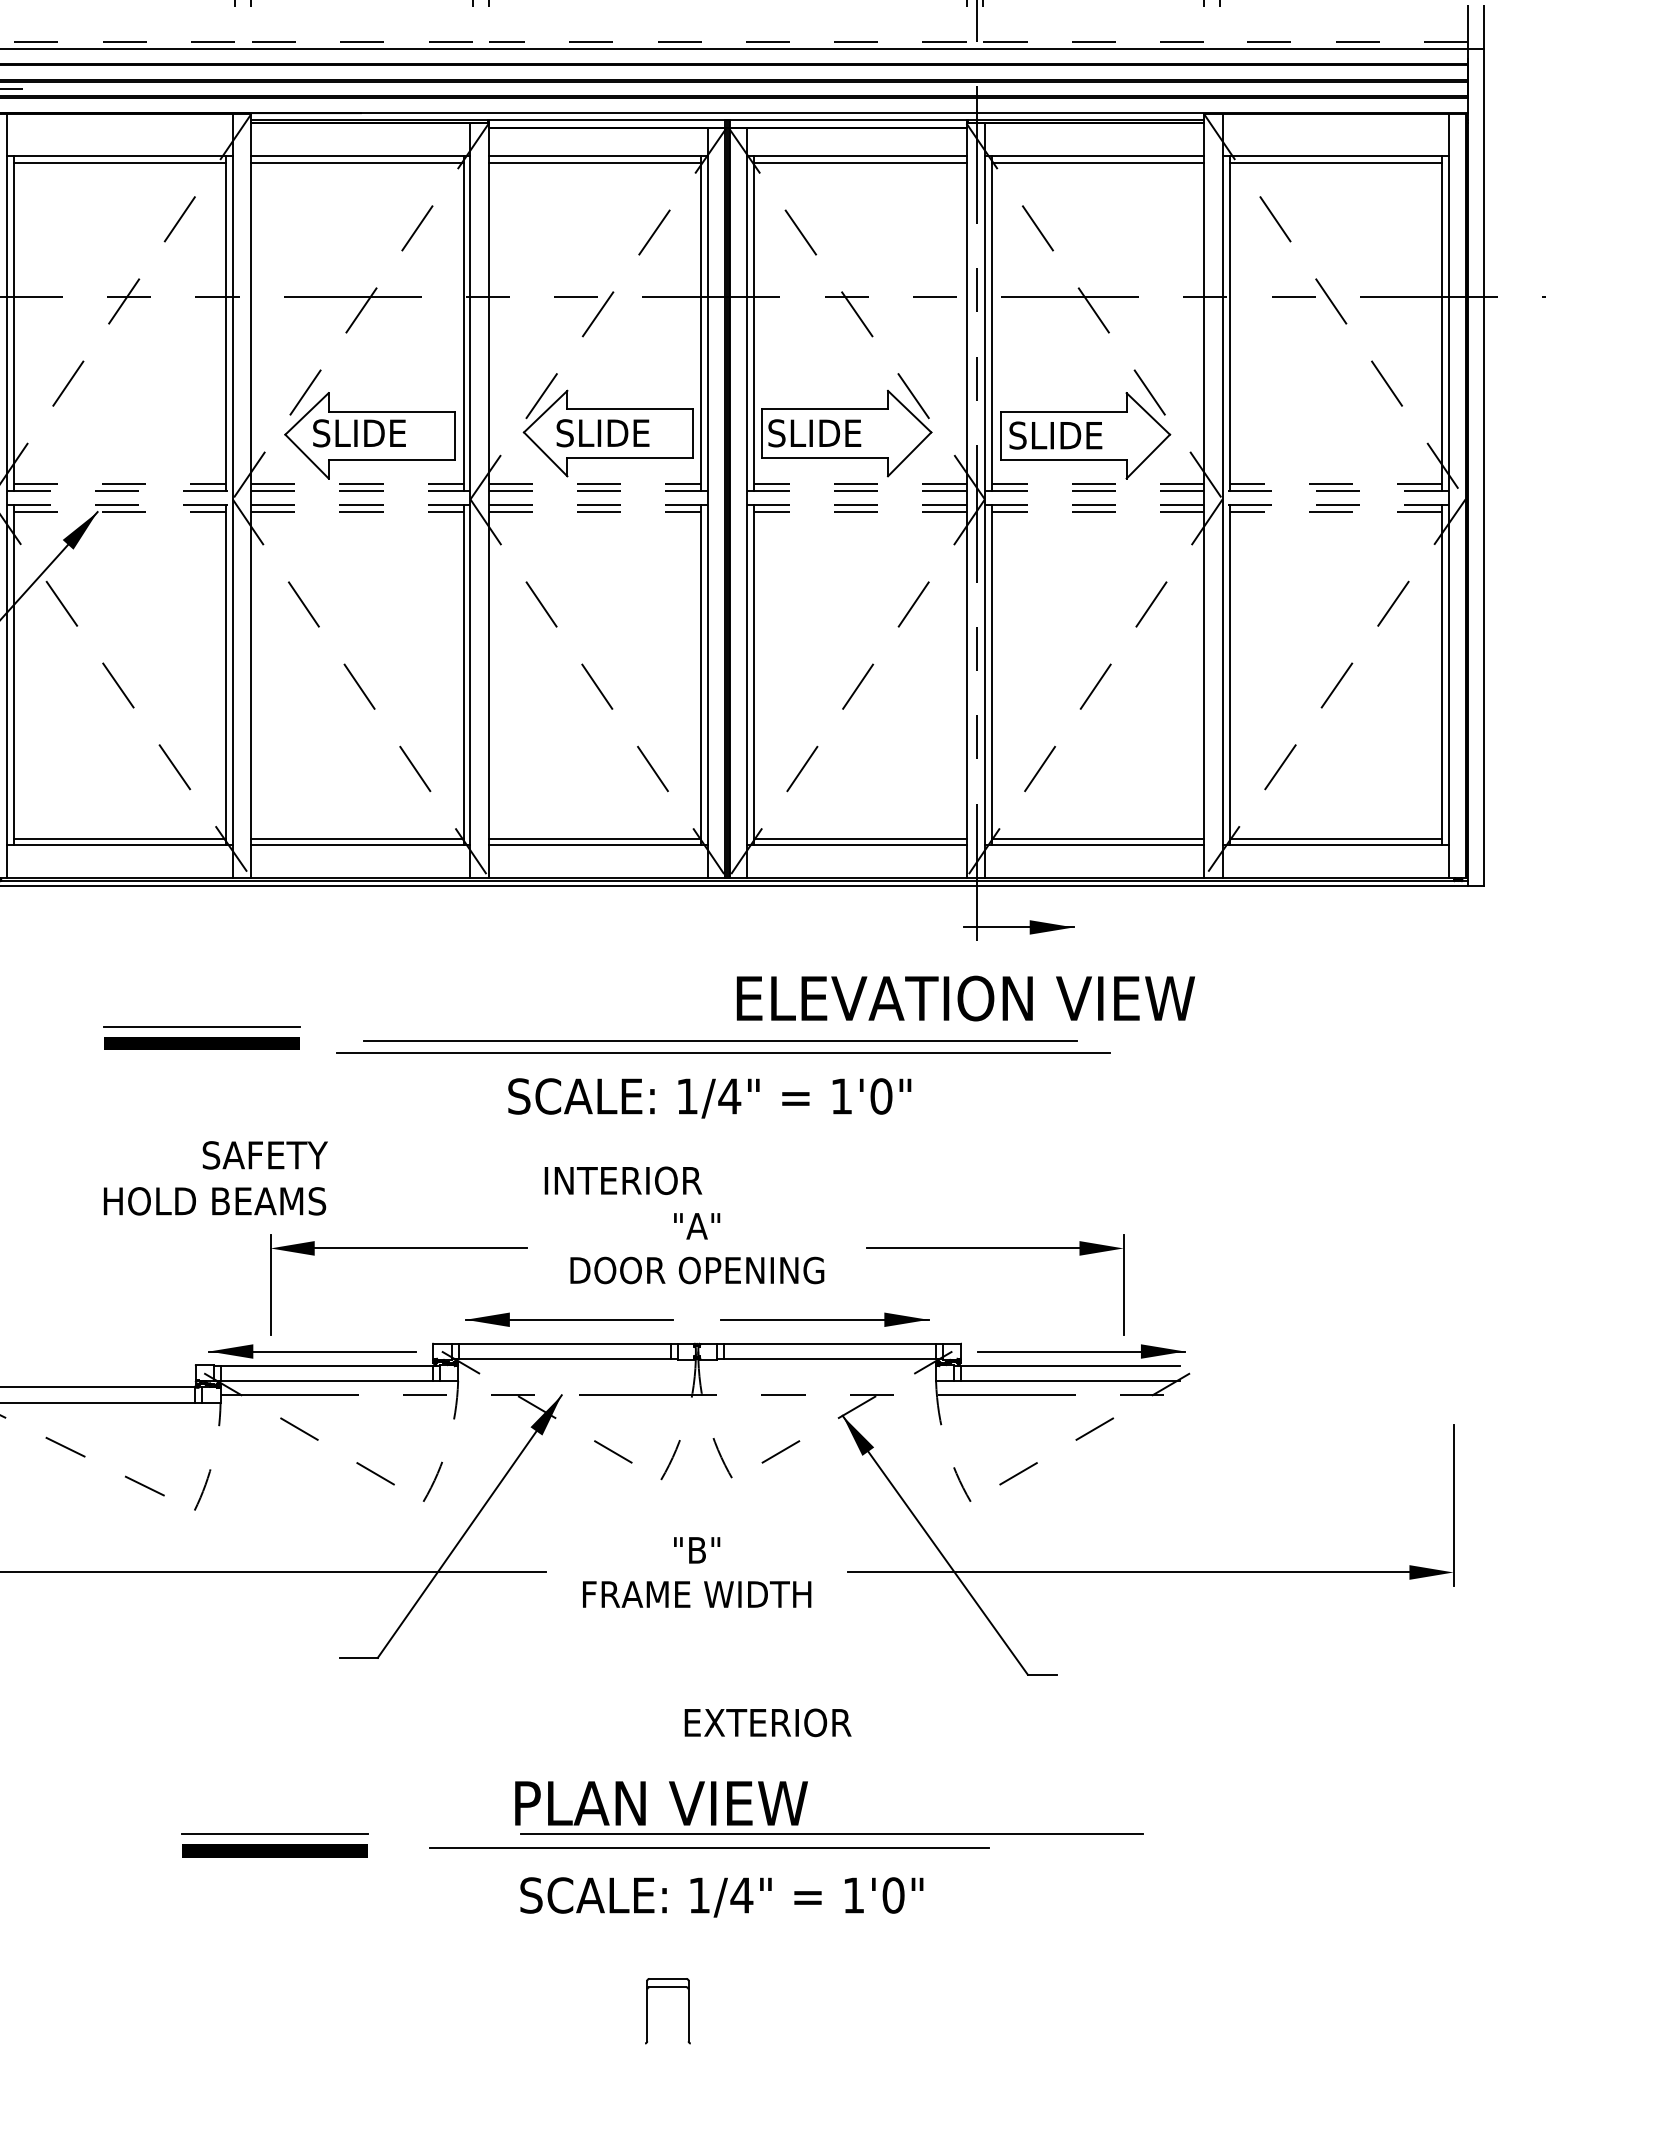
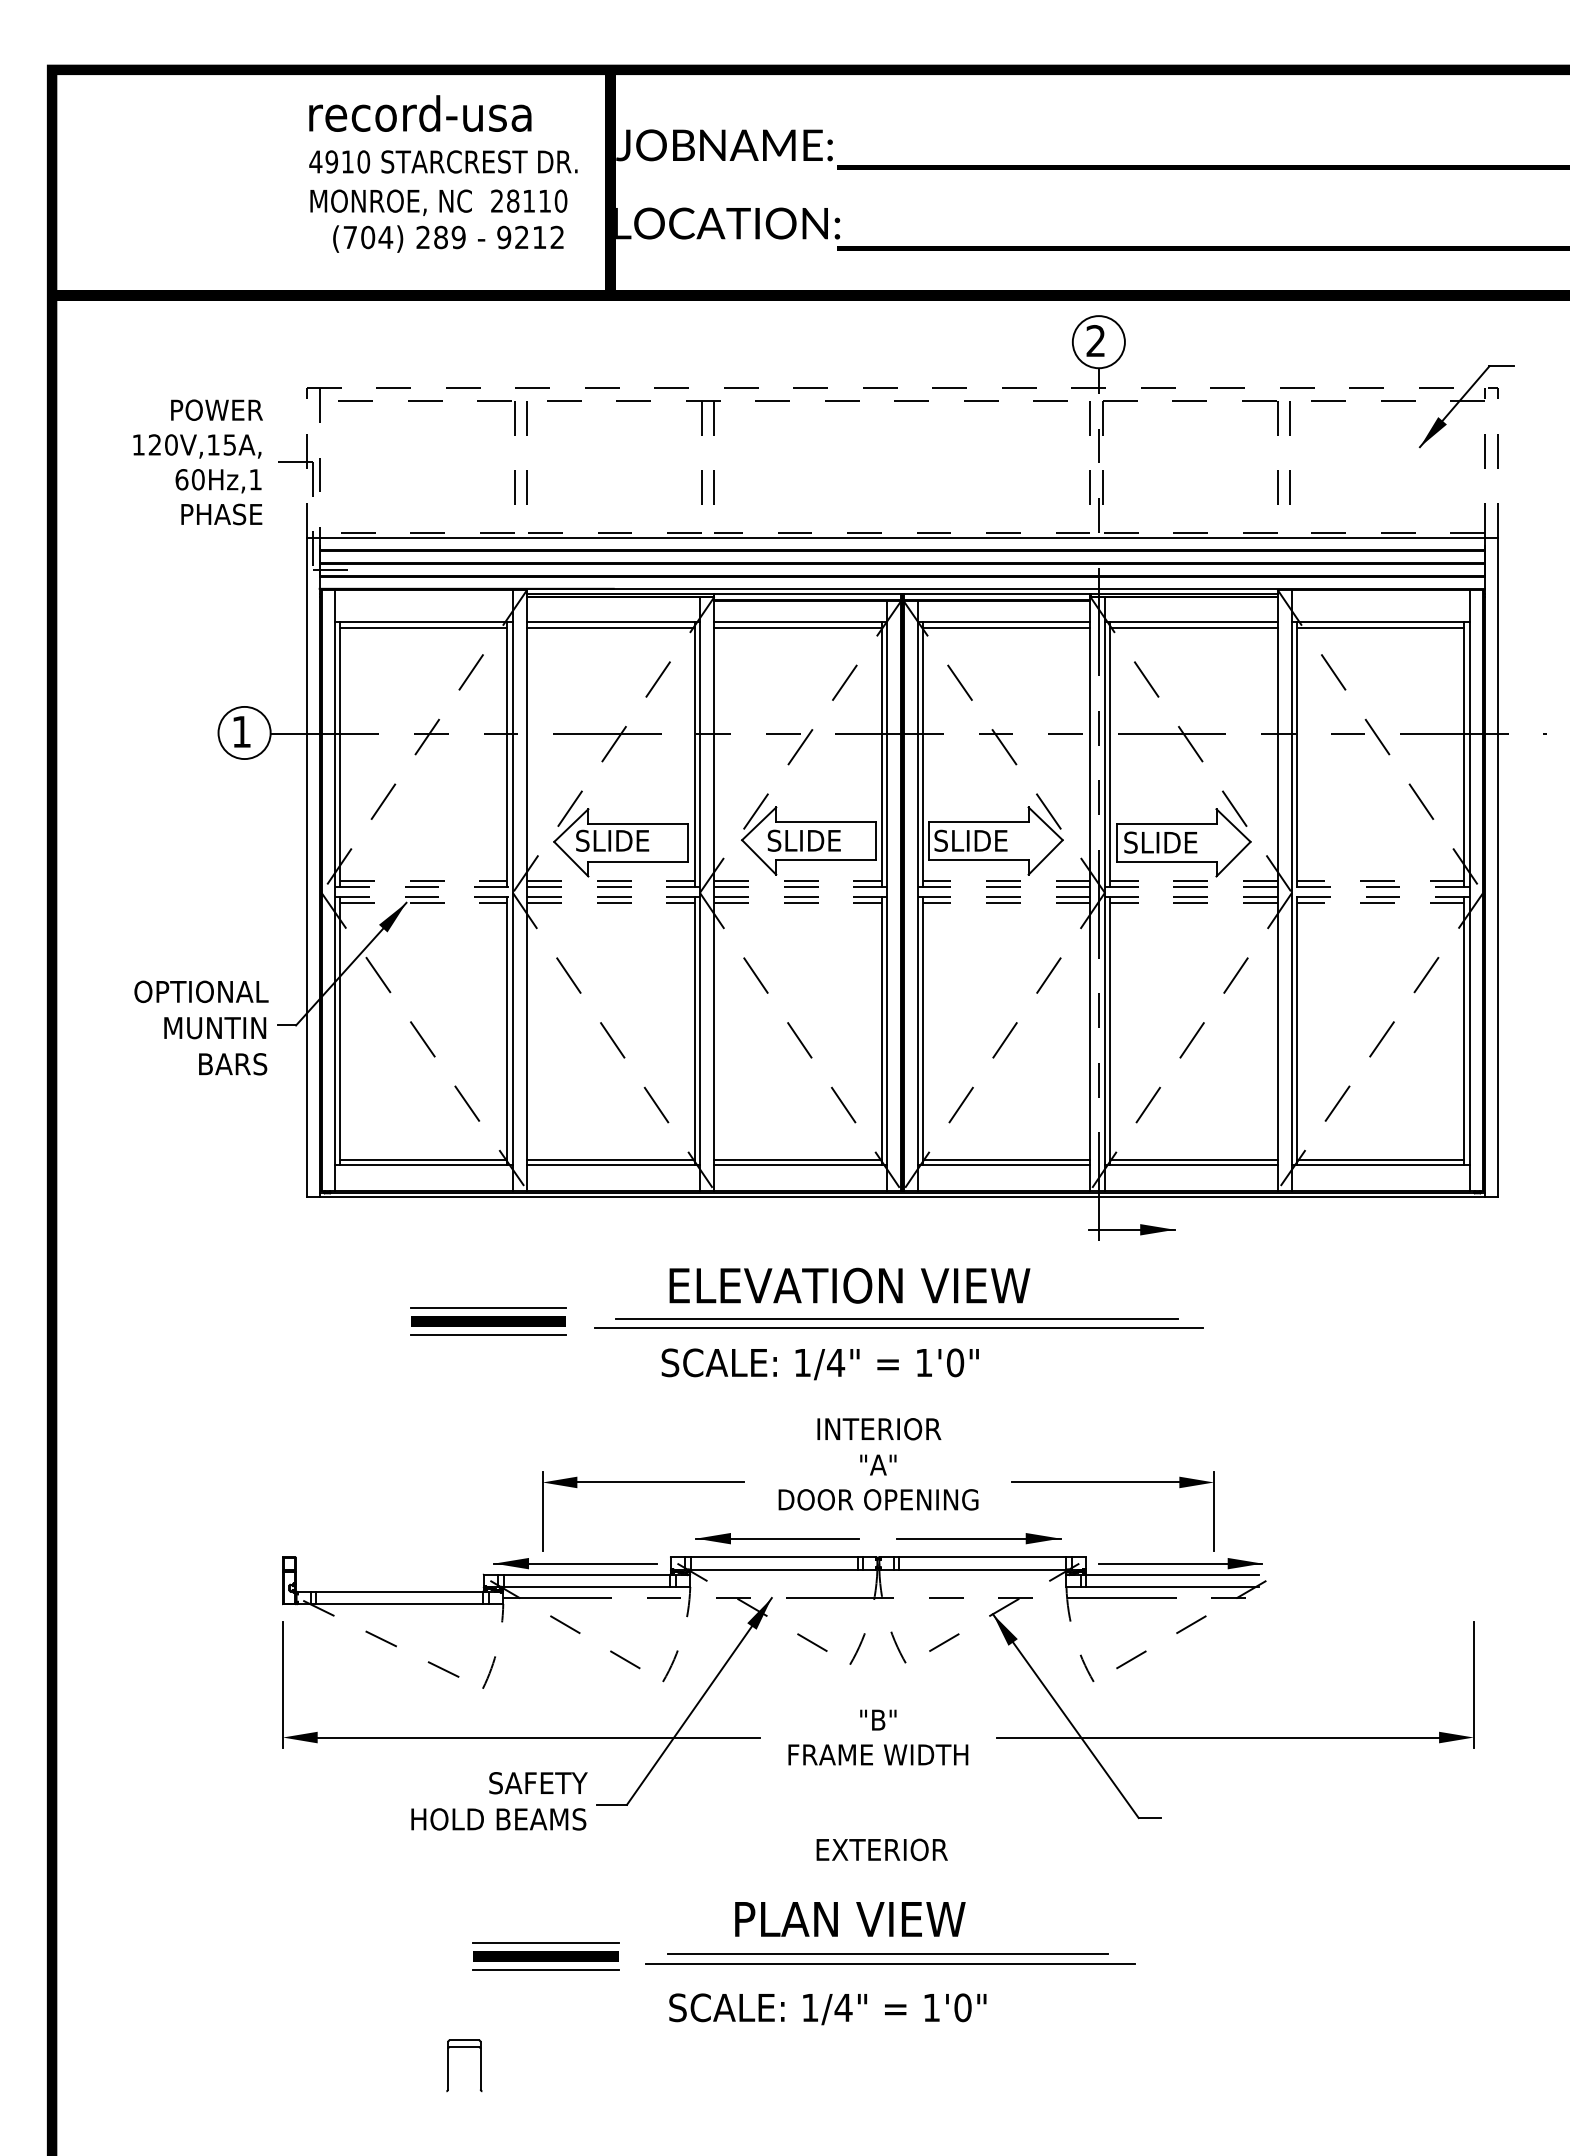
text: (965, 998) -> (849, 1285), moved
line: (201, 1060) -> (488, 1334), added
text: (708, 1098) -> (819, 1364), moved
text: (215, 1178) -> (499, 1801), moved
text: (623, 1181) -> (879, 1429), moved
text: (767, 1722) -> (881, 1849), moved
line: (831, 1834) -> (890, 1963), moved
line: (274, 1868) -> (545, 1970), added
text: (721, 1897) -> (827, 2009), moved
part: (647, 2010) -> (448, 2065), moved

